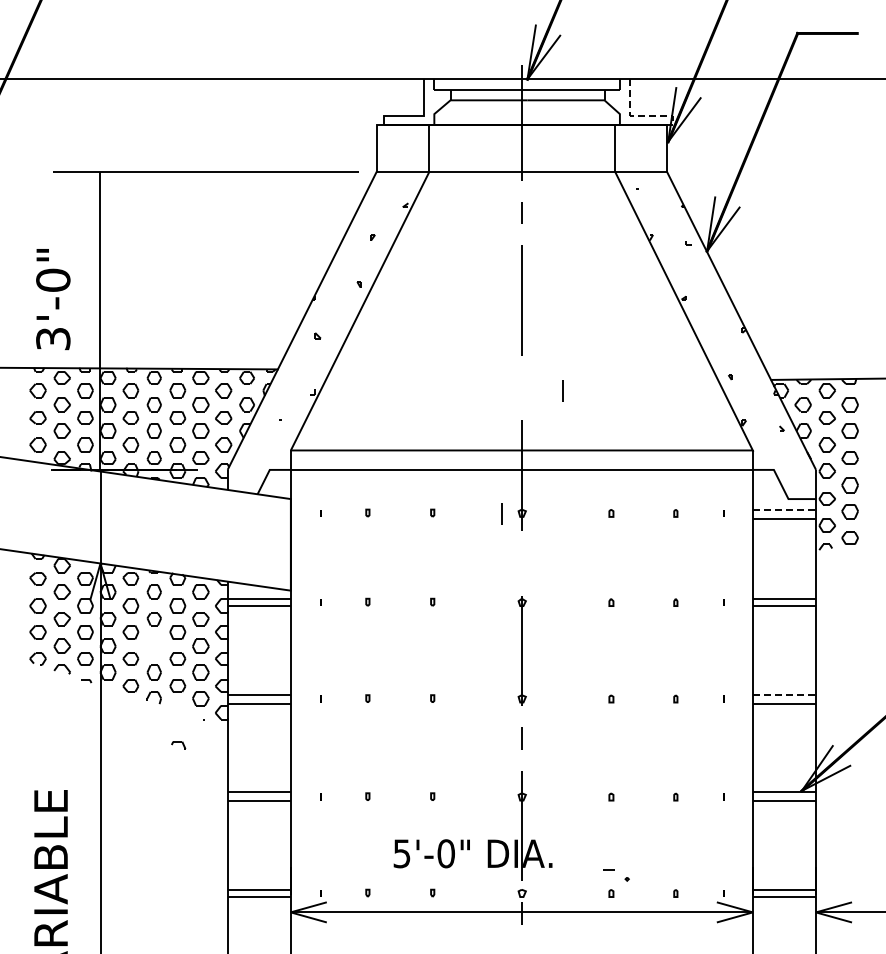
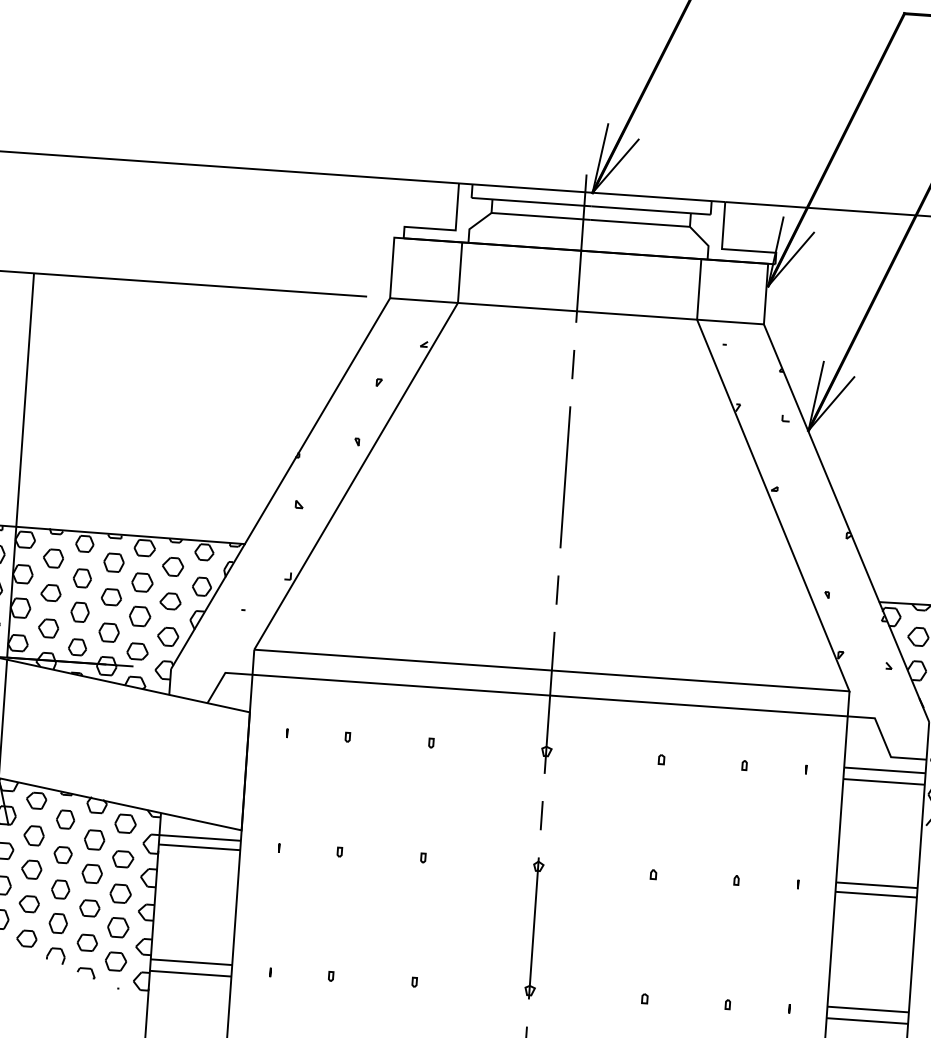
line: (638, 115) -> (732, 249), dashed -> solid
line: (562, 390) -> (557, 589), moved
line: (784, 509) -> (884, 770), dashed -> solid
line: (501, 513) -> (541, 814), moved
part: (153, 645) -> (59, 888), added
line: (784, 695) -> (868, 1009), dashed -> solid
part: (178, 745) -> (86, 973), moved

